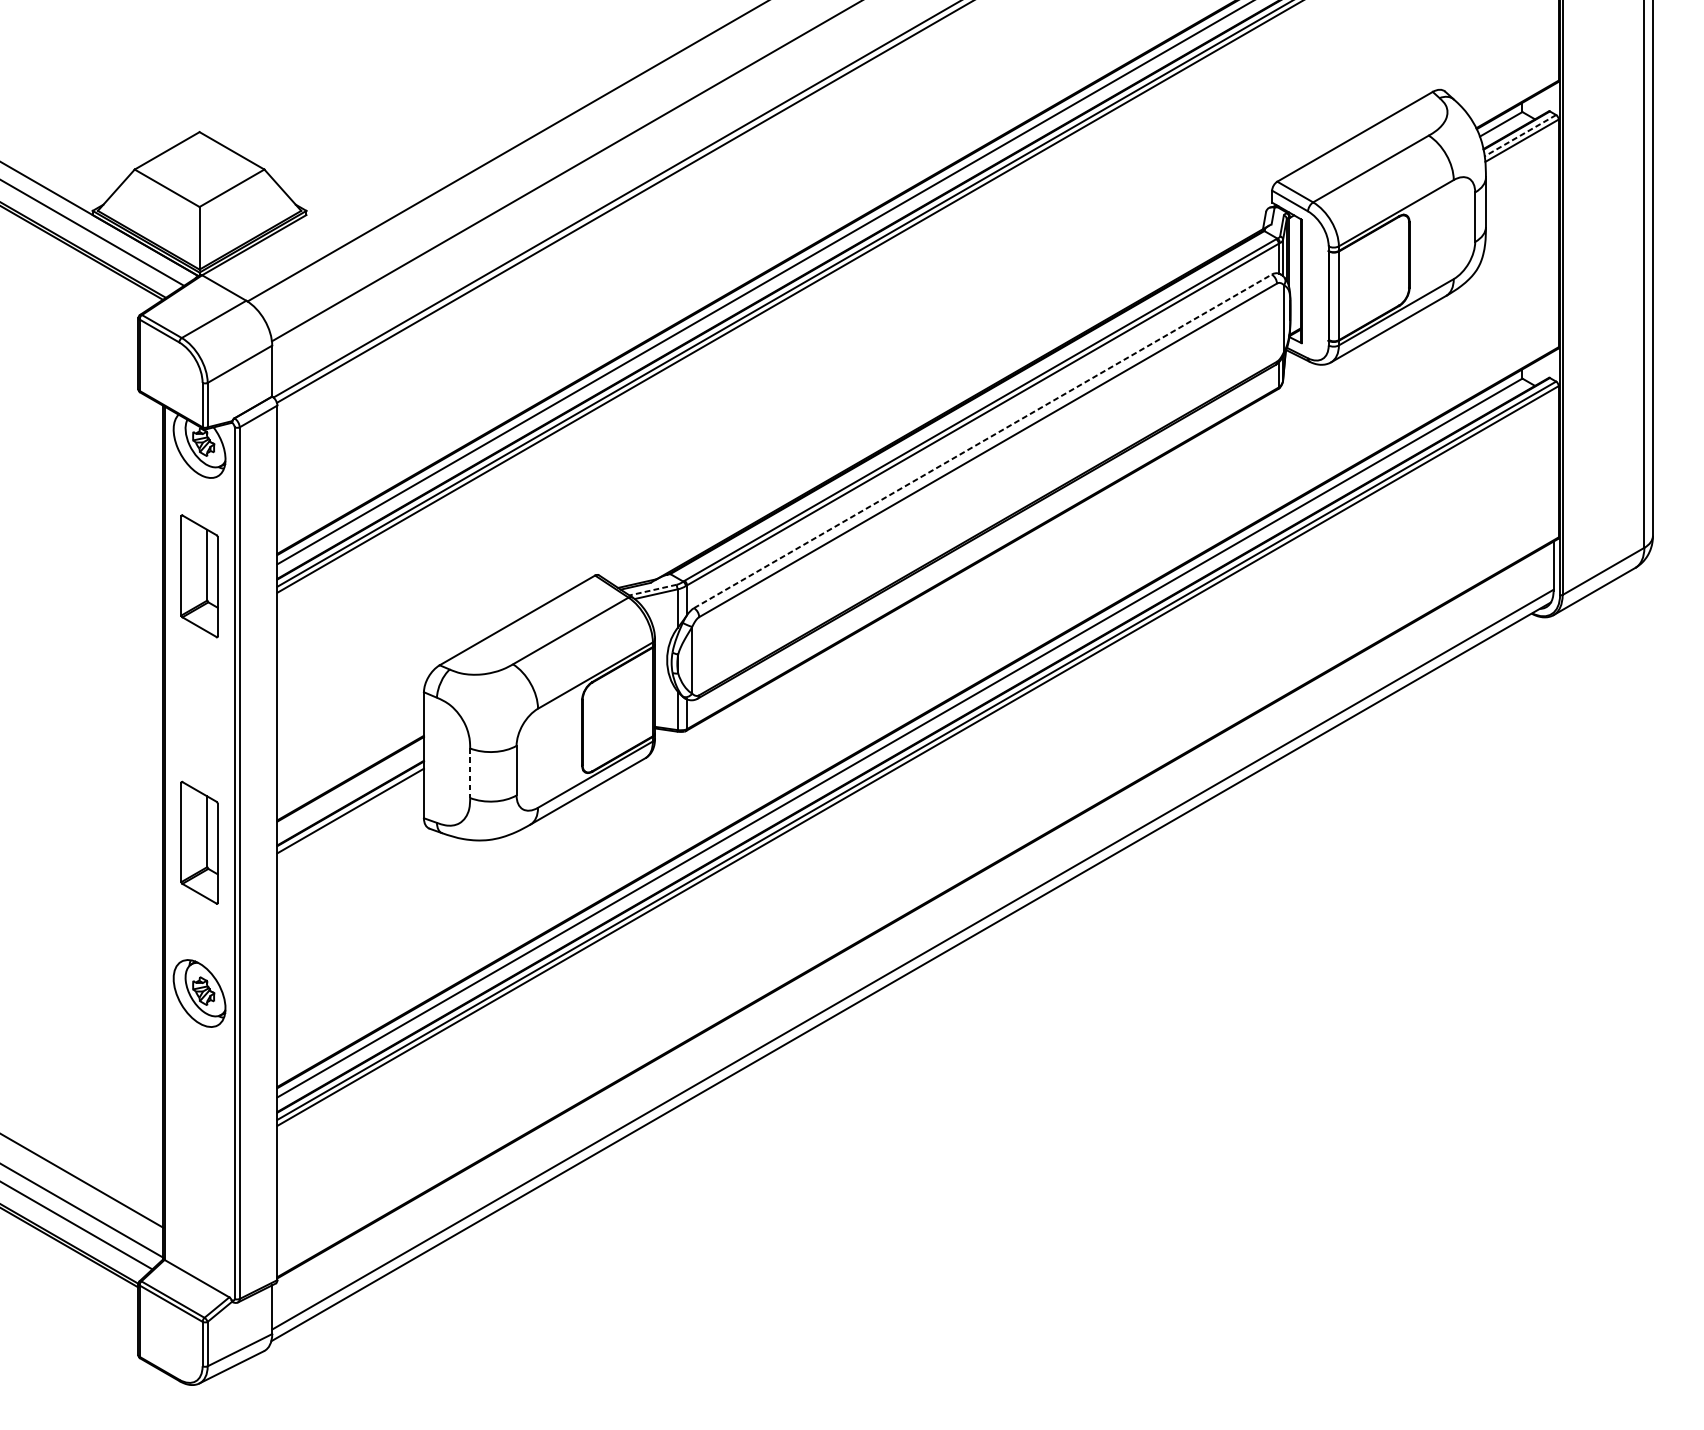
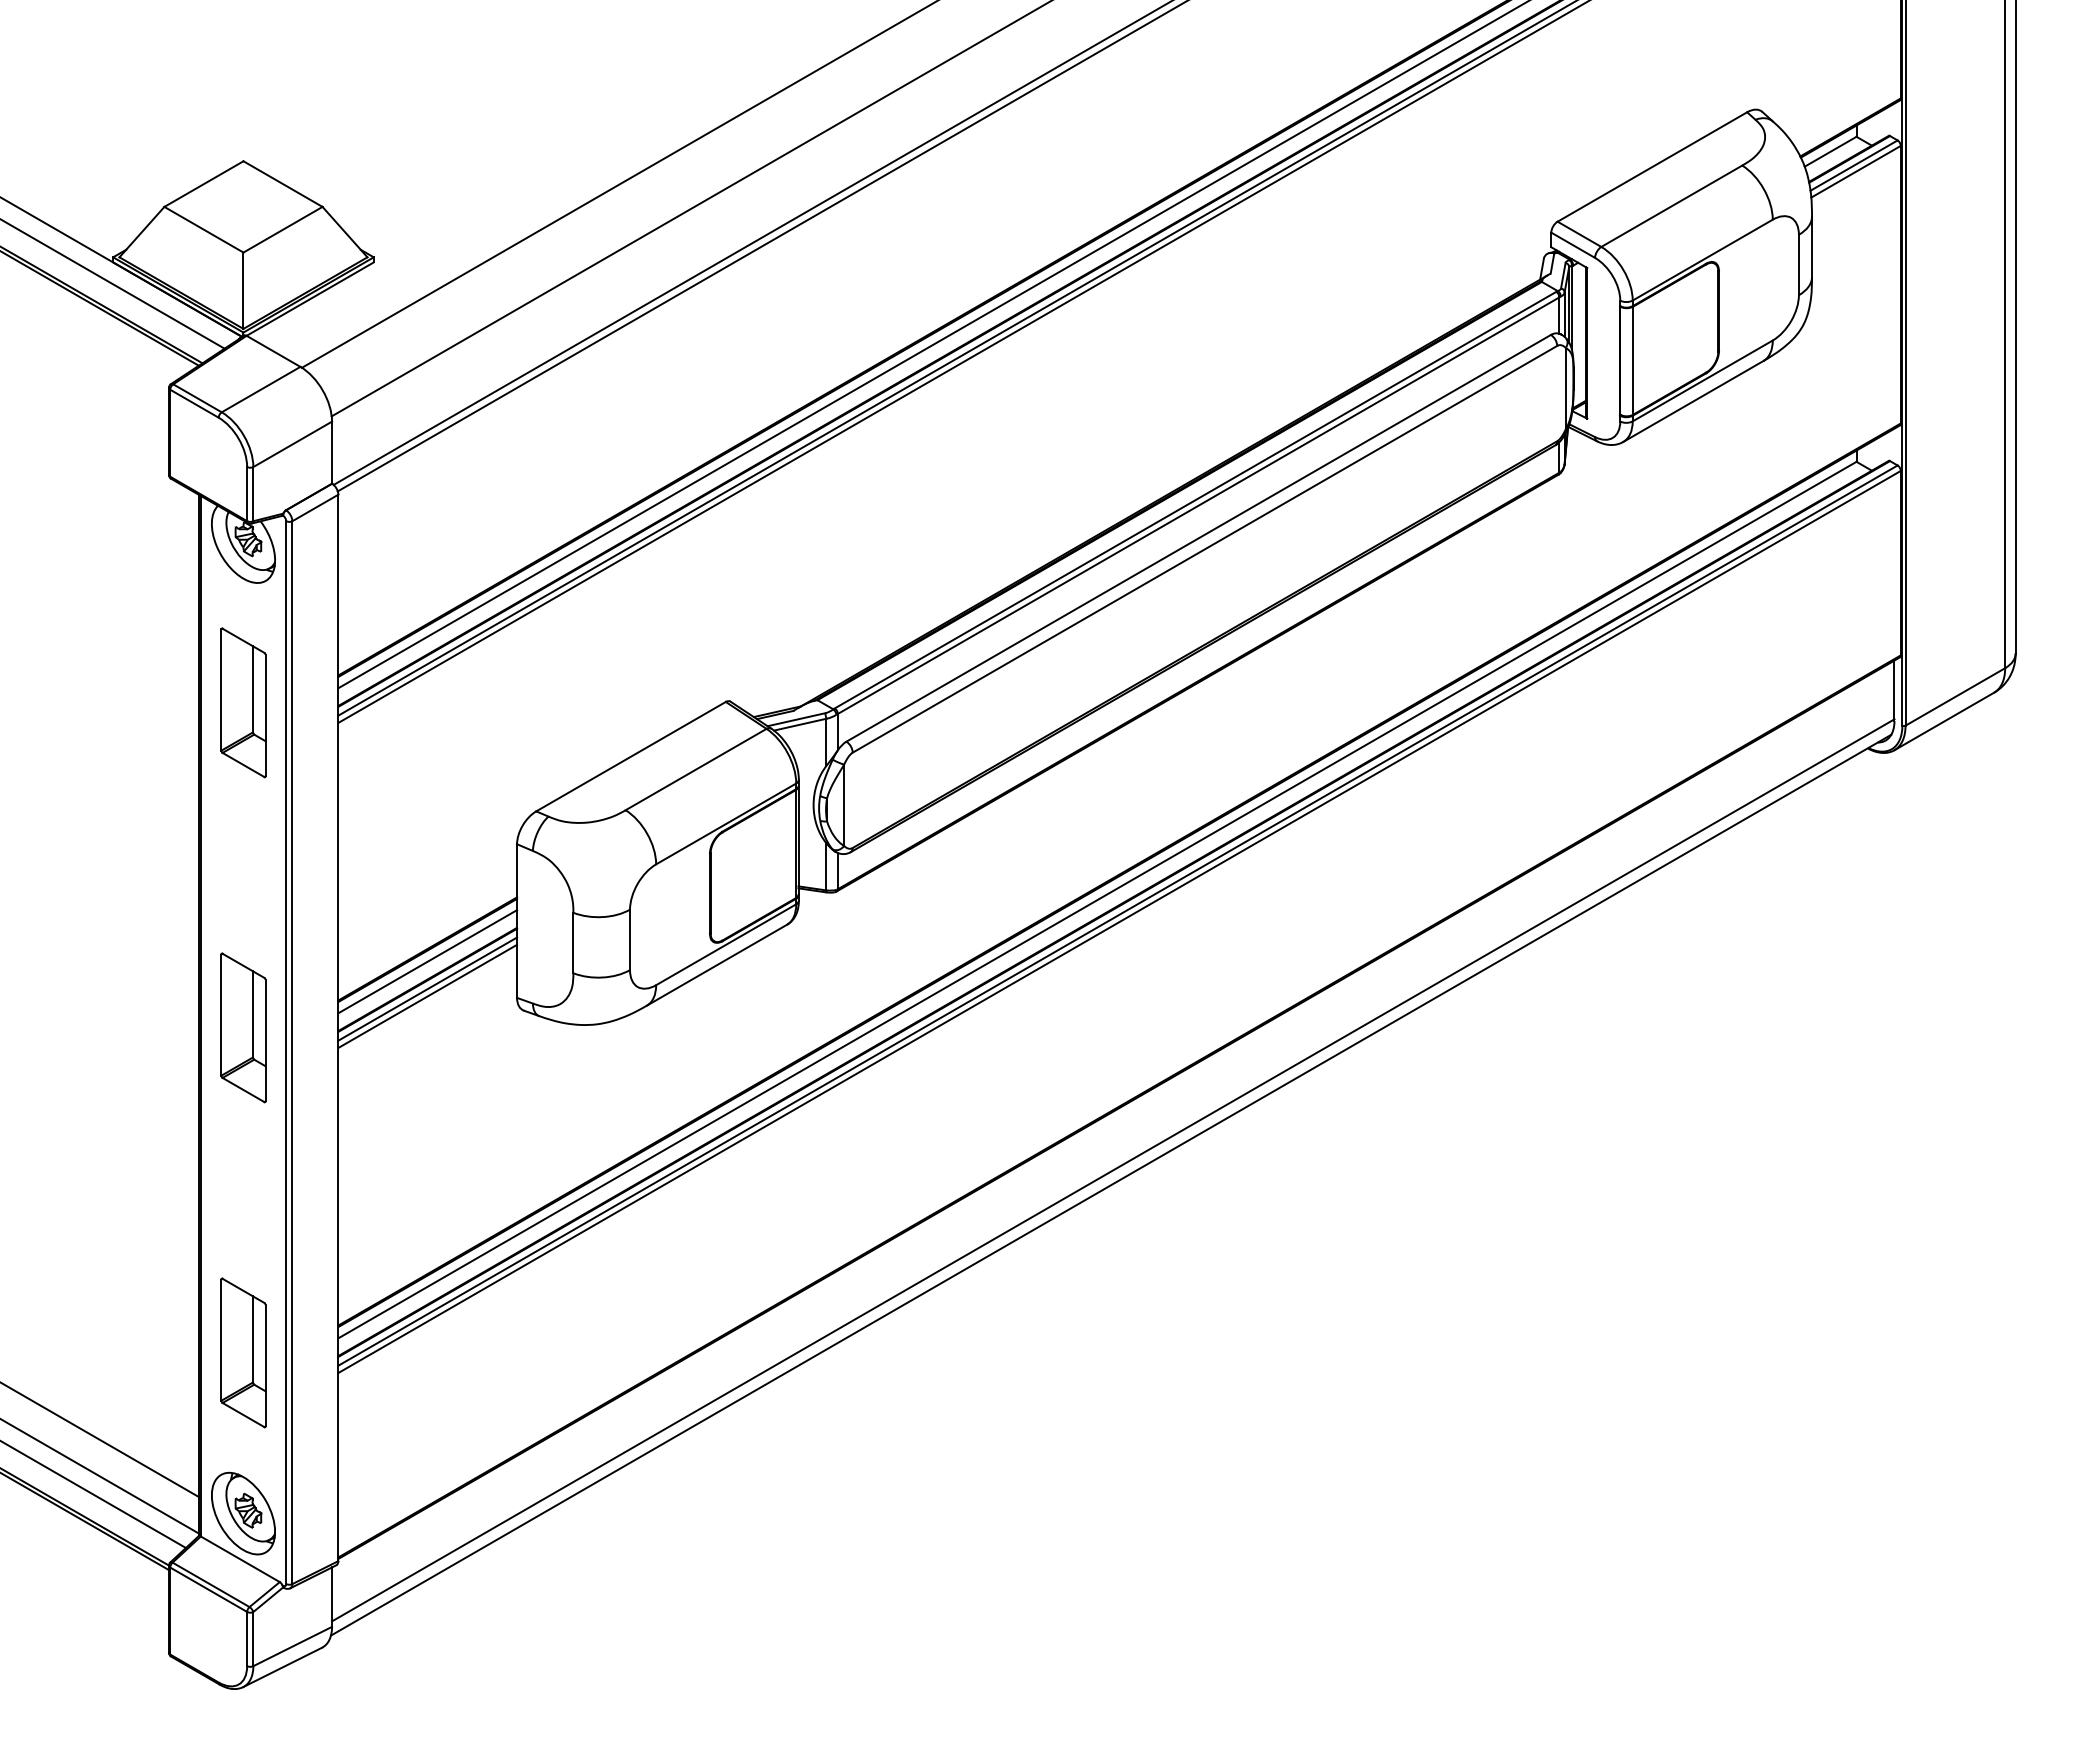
line: (1519, 135) -> (1853, 165), dashed -> solid
line: (982, 441) -> (1198, 538), dashed -> solid
line: (653, 589) -> (796, 719), dashed -> solid
line: (470, 773) -> (573, 943), dashed -> solid
line: (350, 788) -> (427, 961), added
line: (350, 817) -> (427, 996), added
part: (199, 993) -> (243, 1513), moved
part: (199, 1109) -> (243, 1352), added

